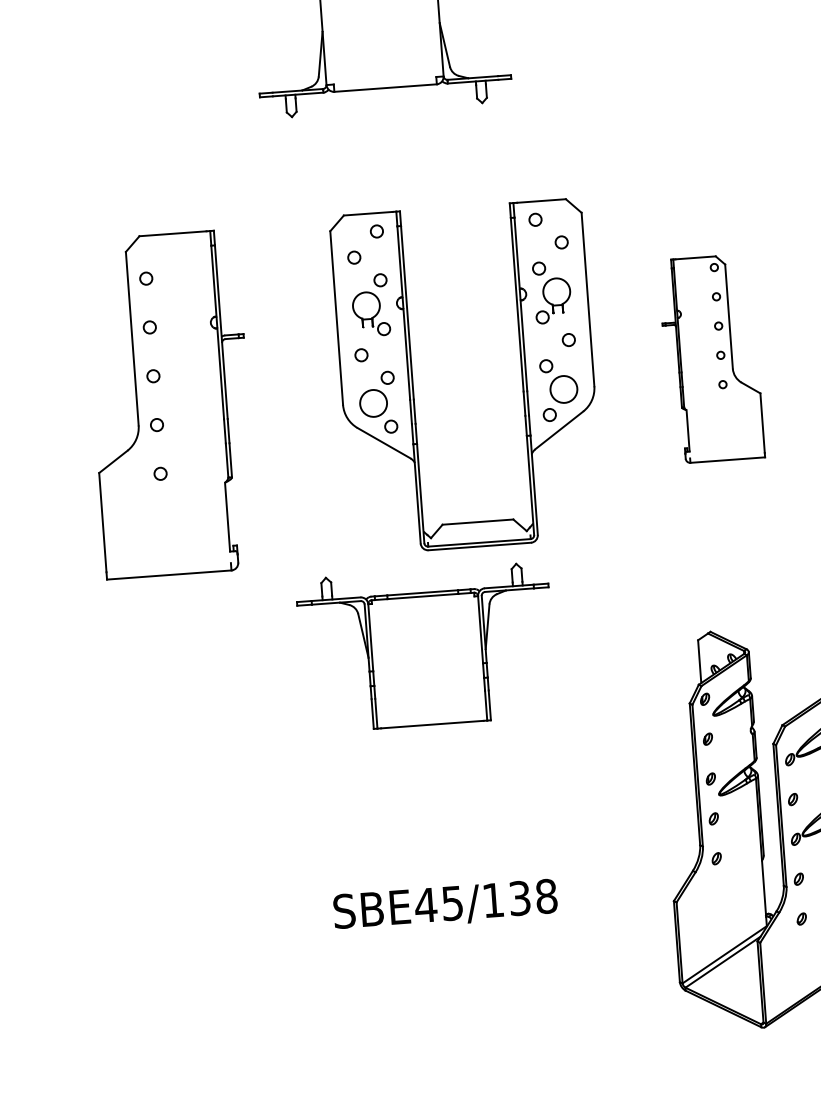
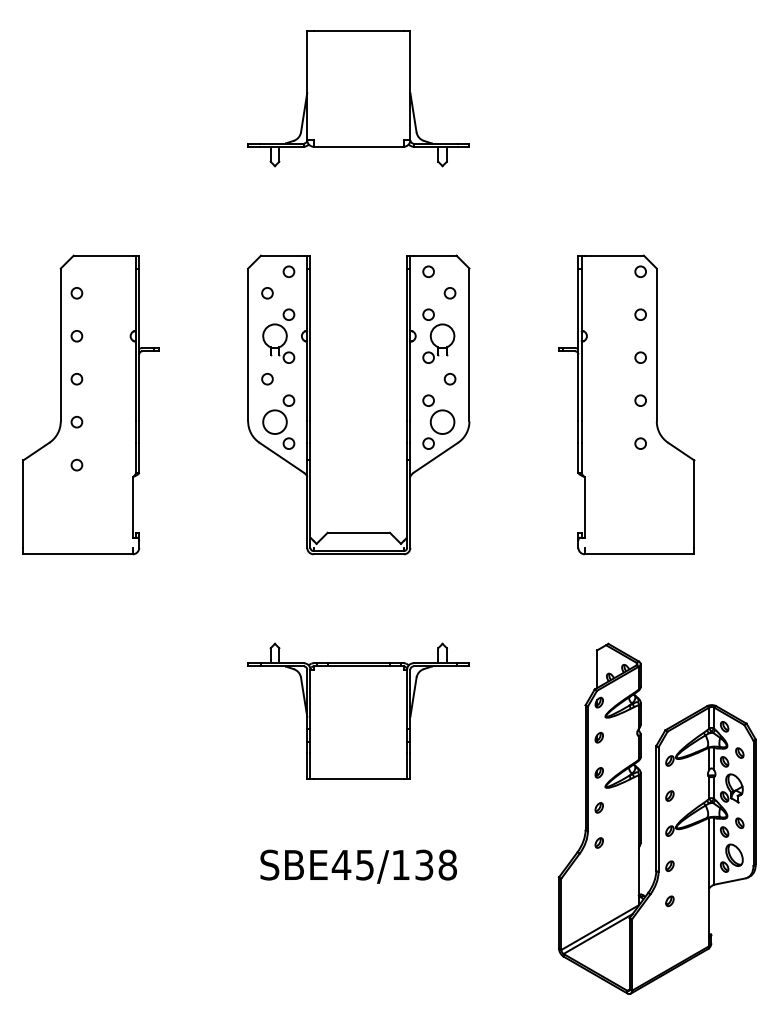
part: (711, 358) -> (626, 404), size x1.67
part: (412, 380) -> (310, 404), moved
part: (170, 403) -> (90, 404), moved
part: (426, 646) -> (358, 710), moved

